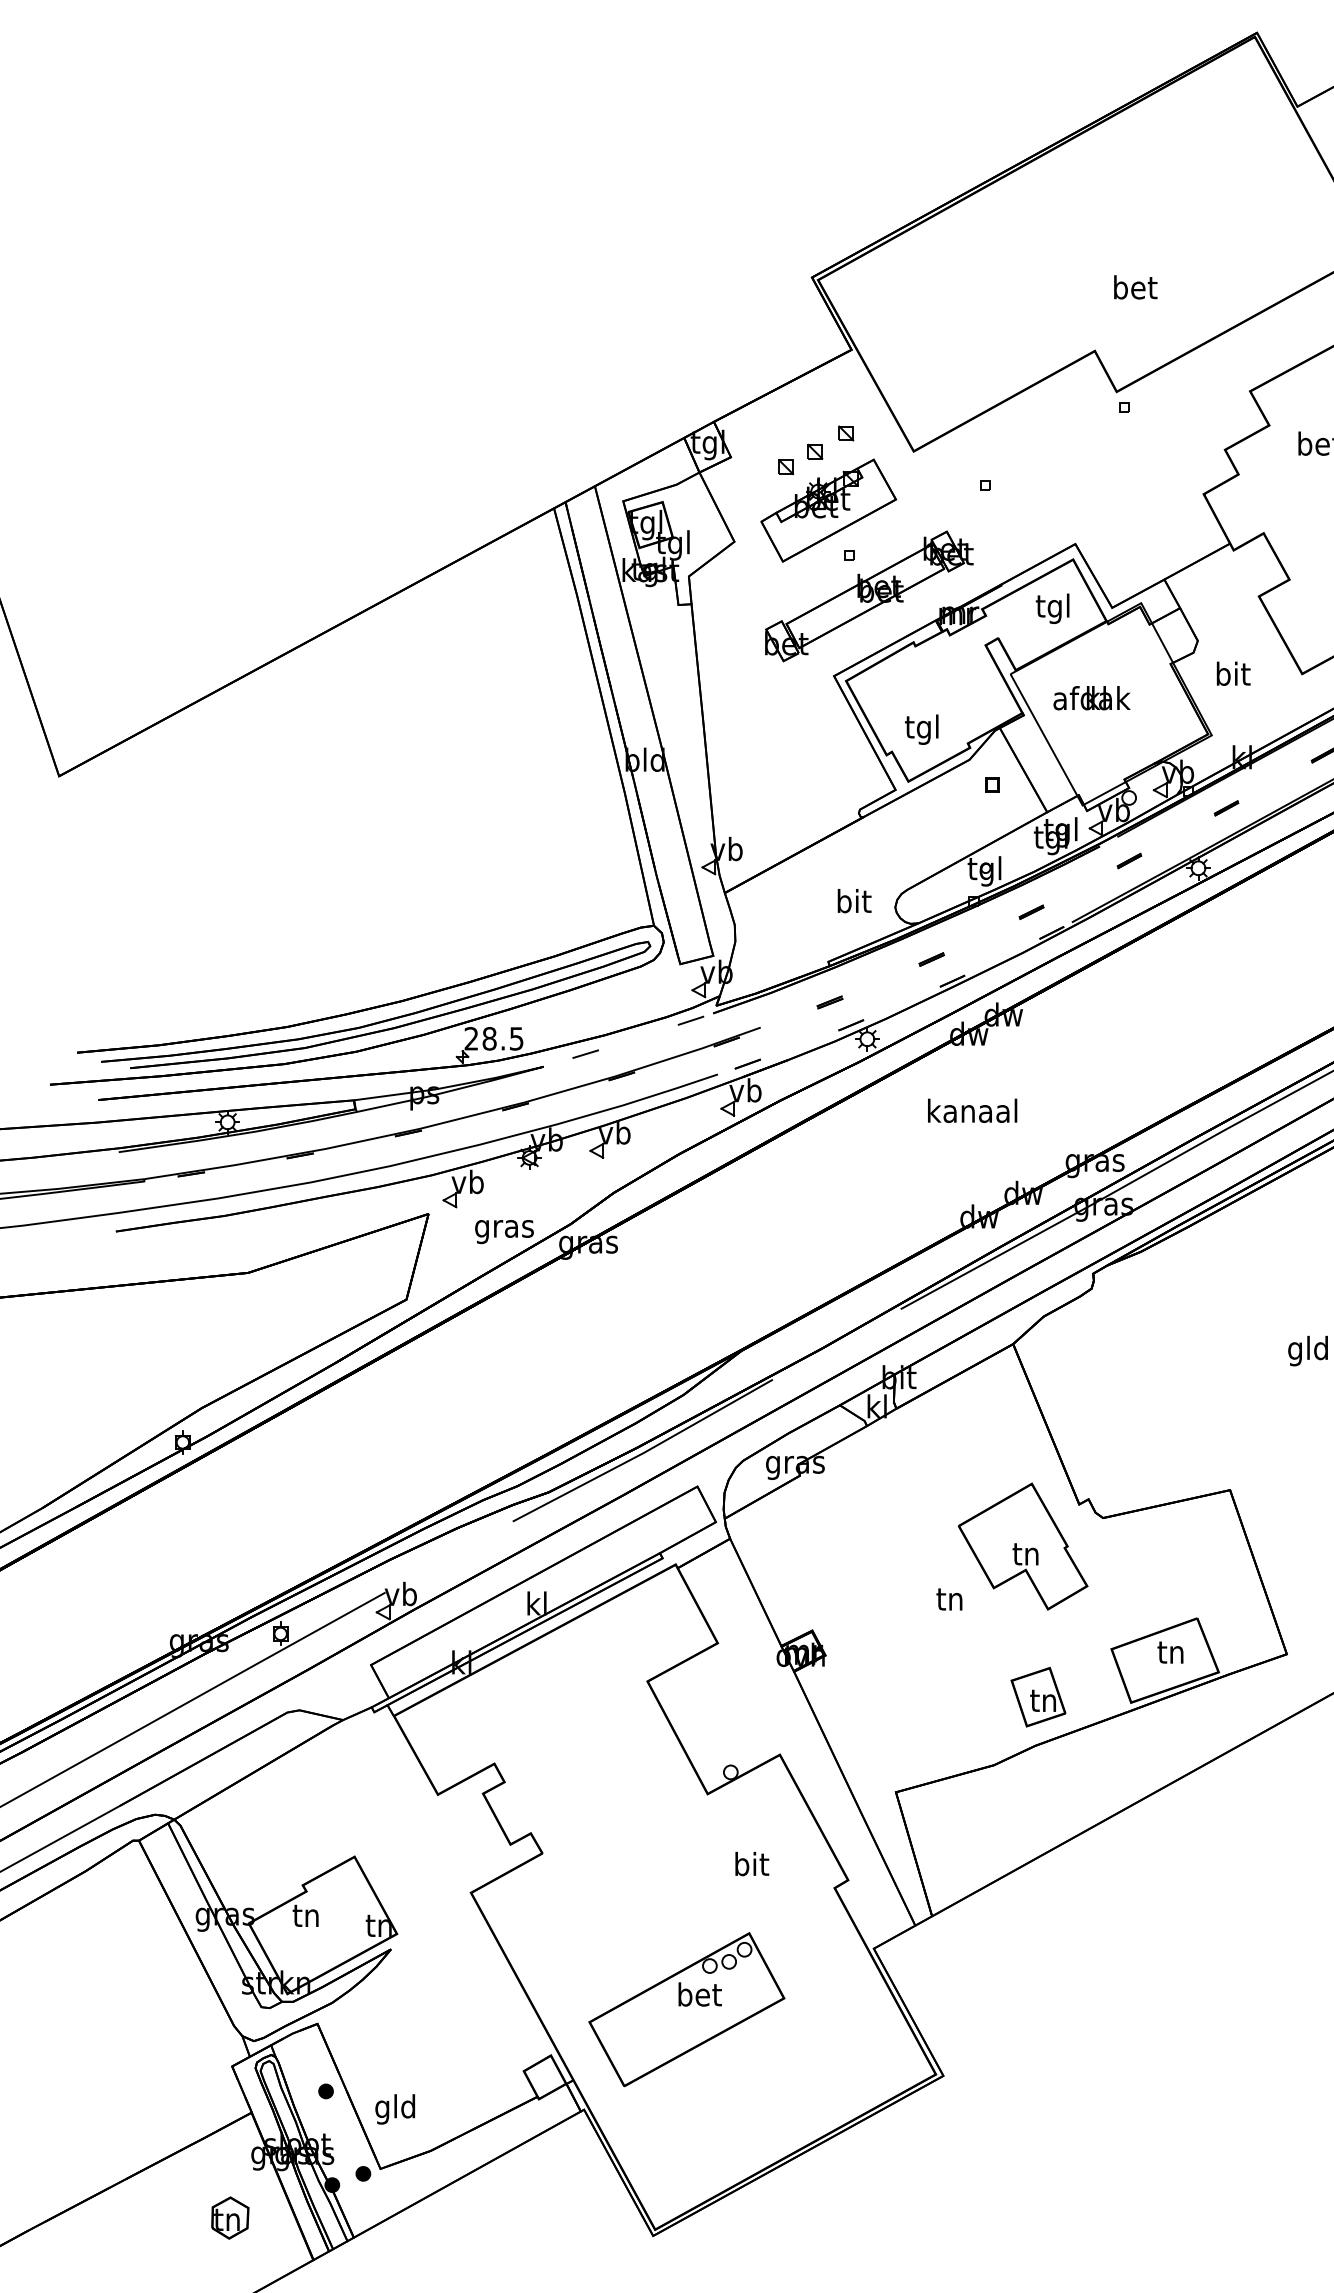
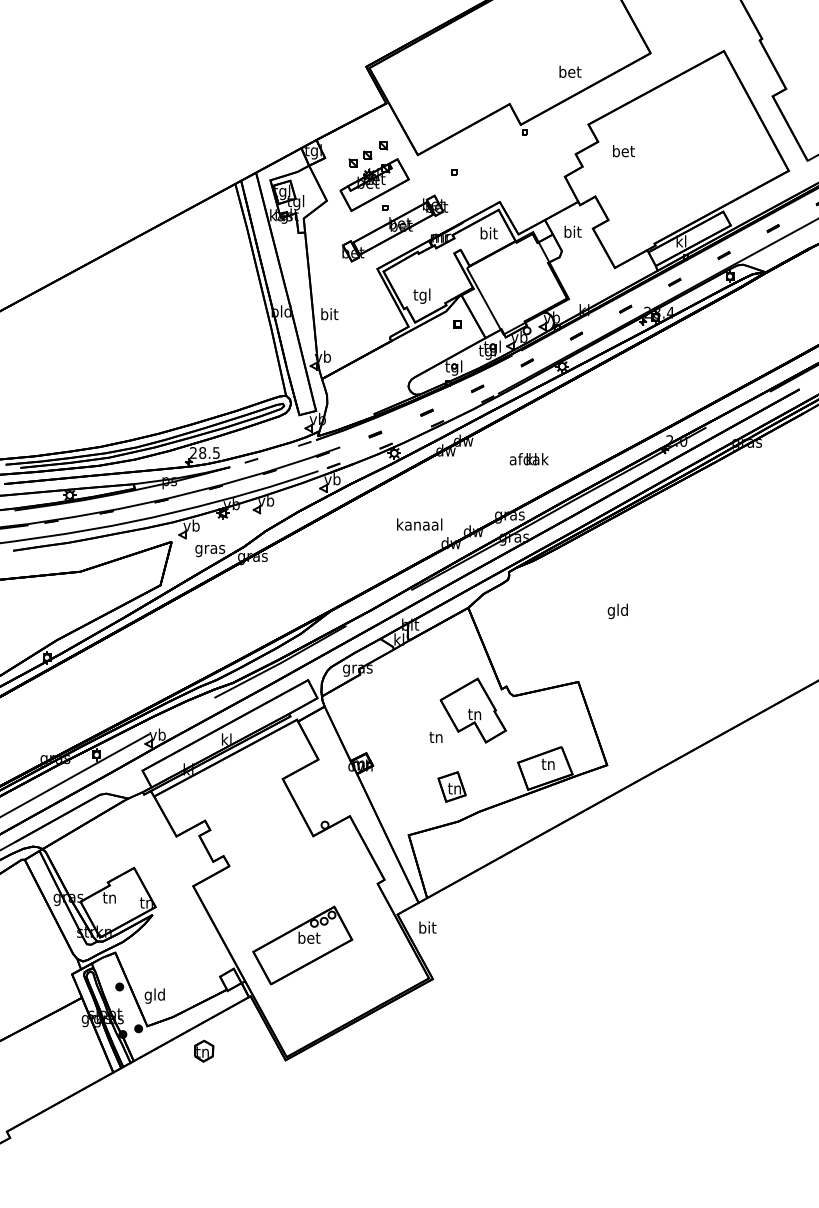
text: (1135, 286) -> (570, 71), moved
text: (1053, 608) -> (488, 234), tgl -> bit
text: (1232, 673) -> (572, 231), moved
text: (1090, 698) -> (528, 459), moved
text: (853, 901) -> (329, 314), moved
text: (972, 1110) -> (419, 524), moved
part: (1037, 1696) -> (451, 786), moved
text: (751, 1863) -> (427, 927), moved
part: (231, 2216) -> (204, 1050), moved

